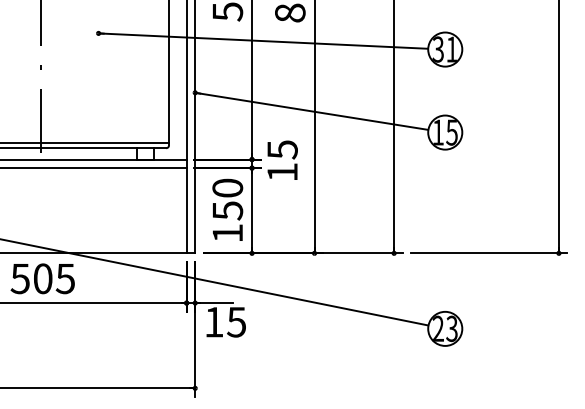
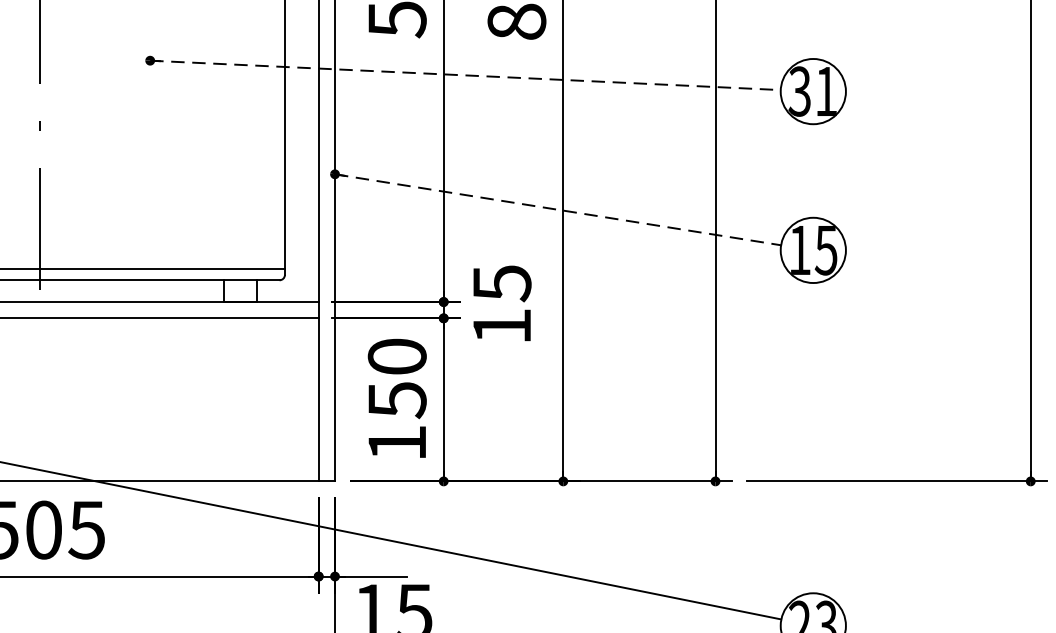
line: (263, 41) -> (465, 76), solid -> dashed
line: (312, 111) -> (559, 210), solid -> dashed

